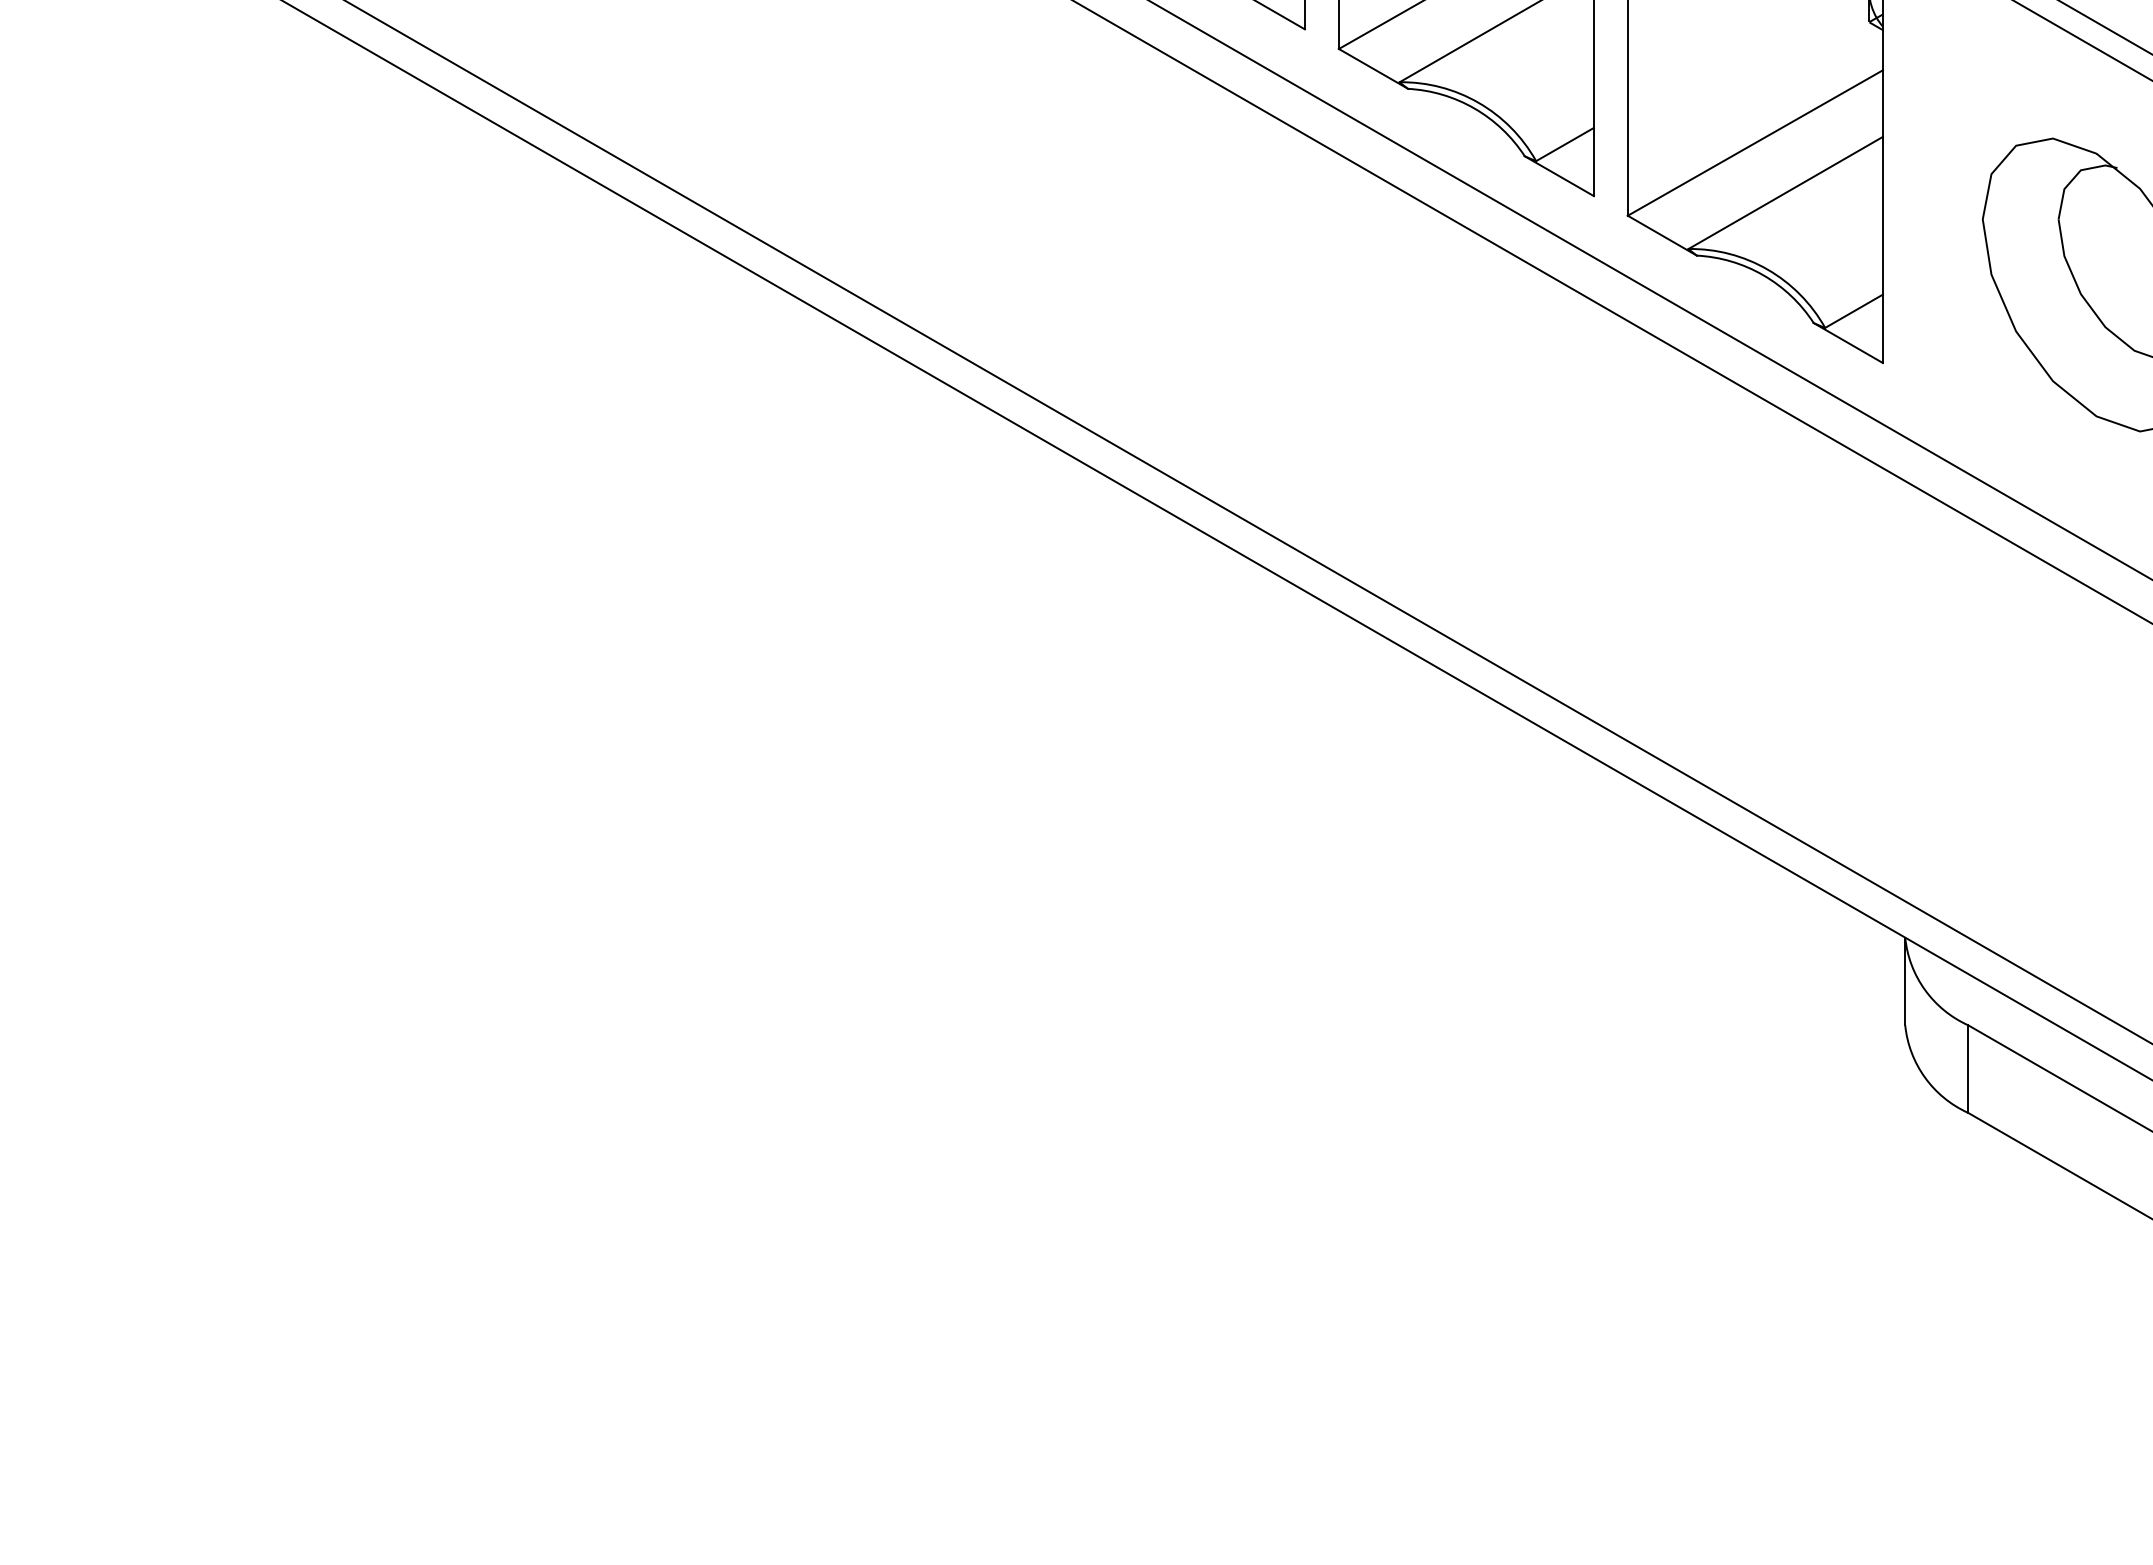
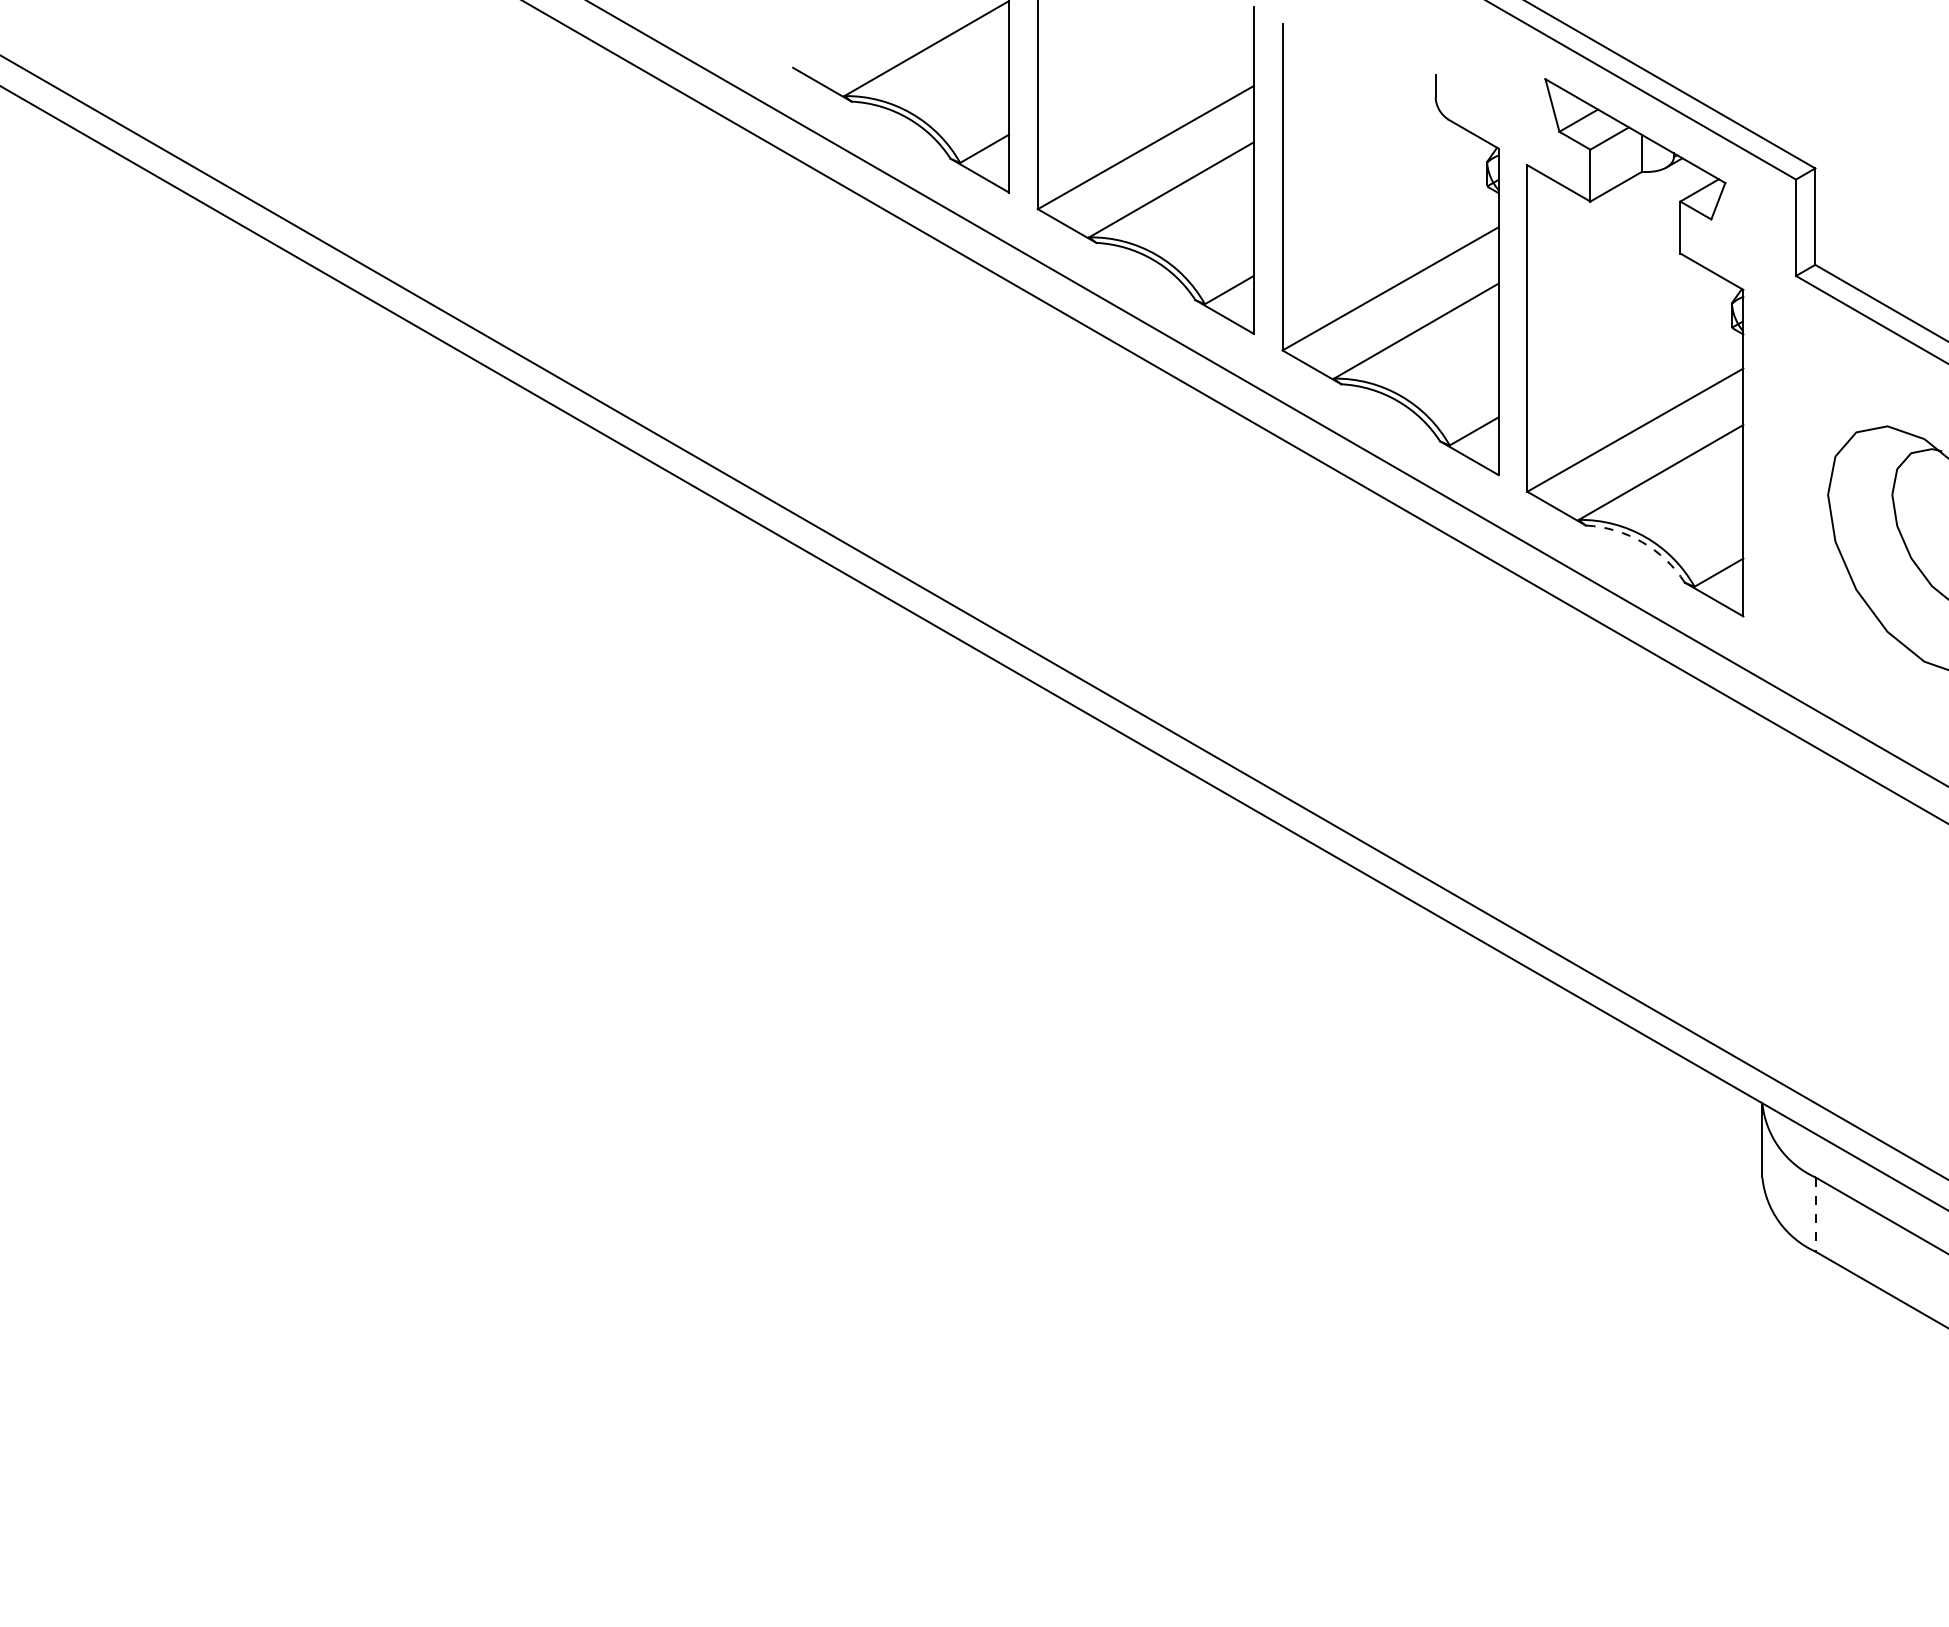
arc: (1763, 275) -> (1642, 542), solid -> dashed
line: (1967, 1070) -> (1815, 1215), solid -> dashed

